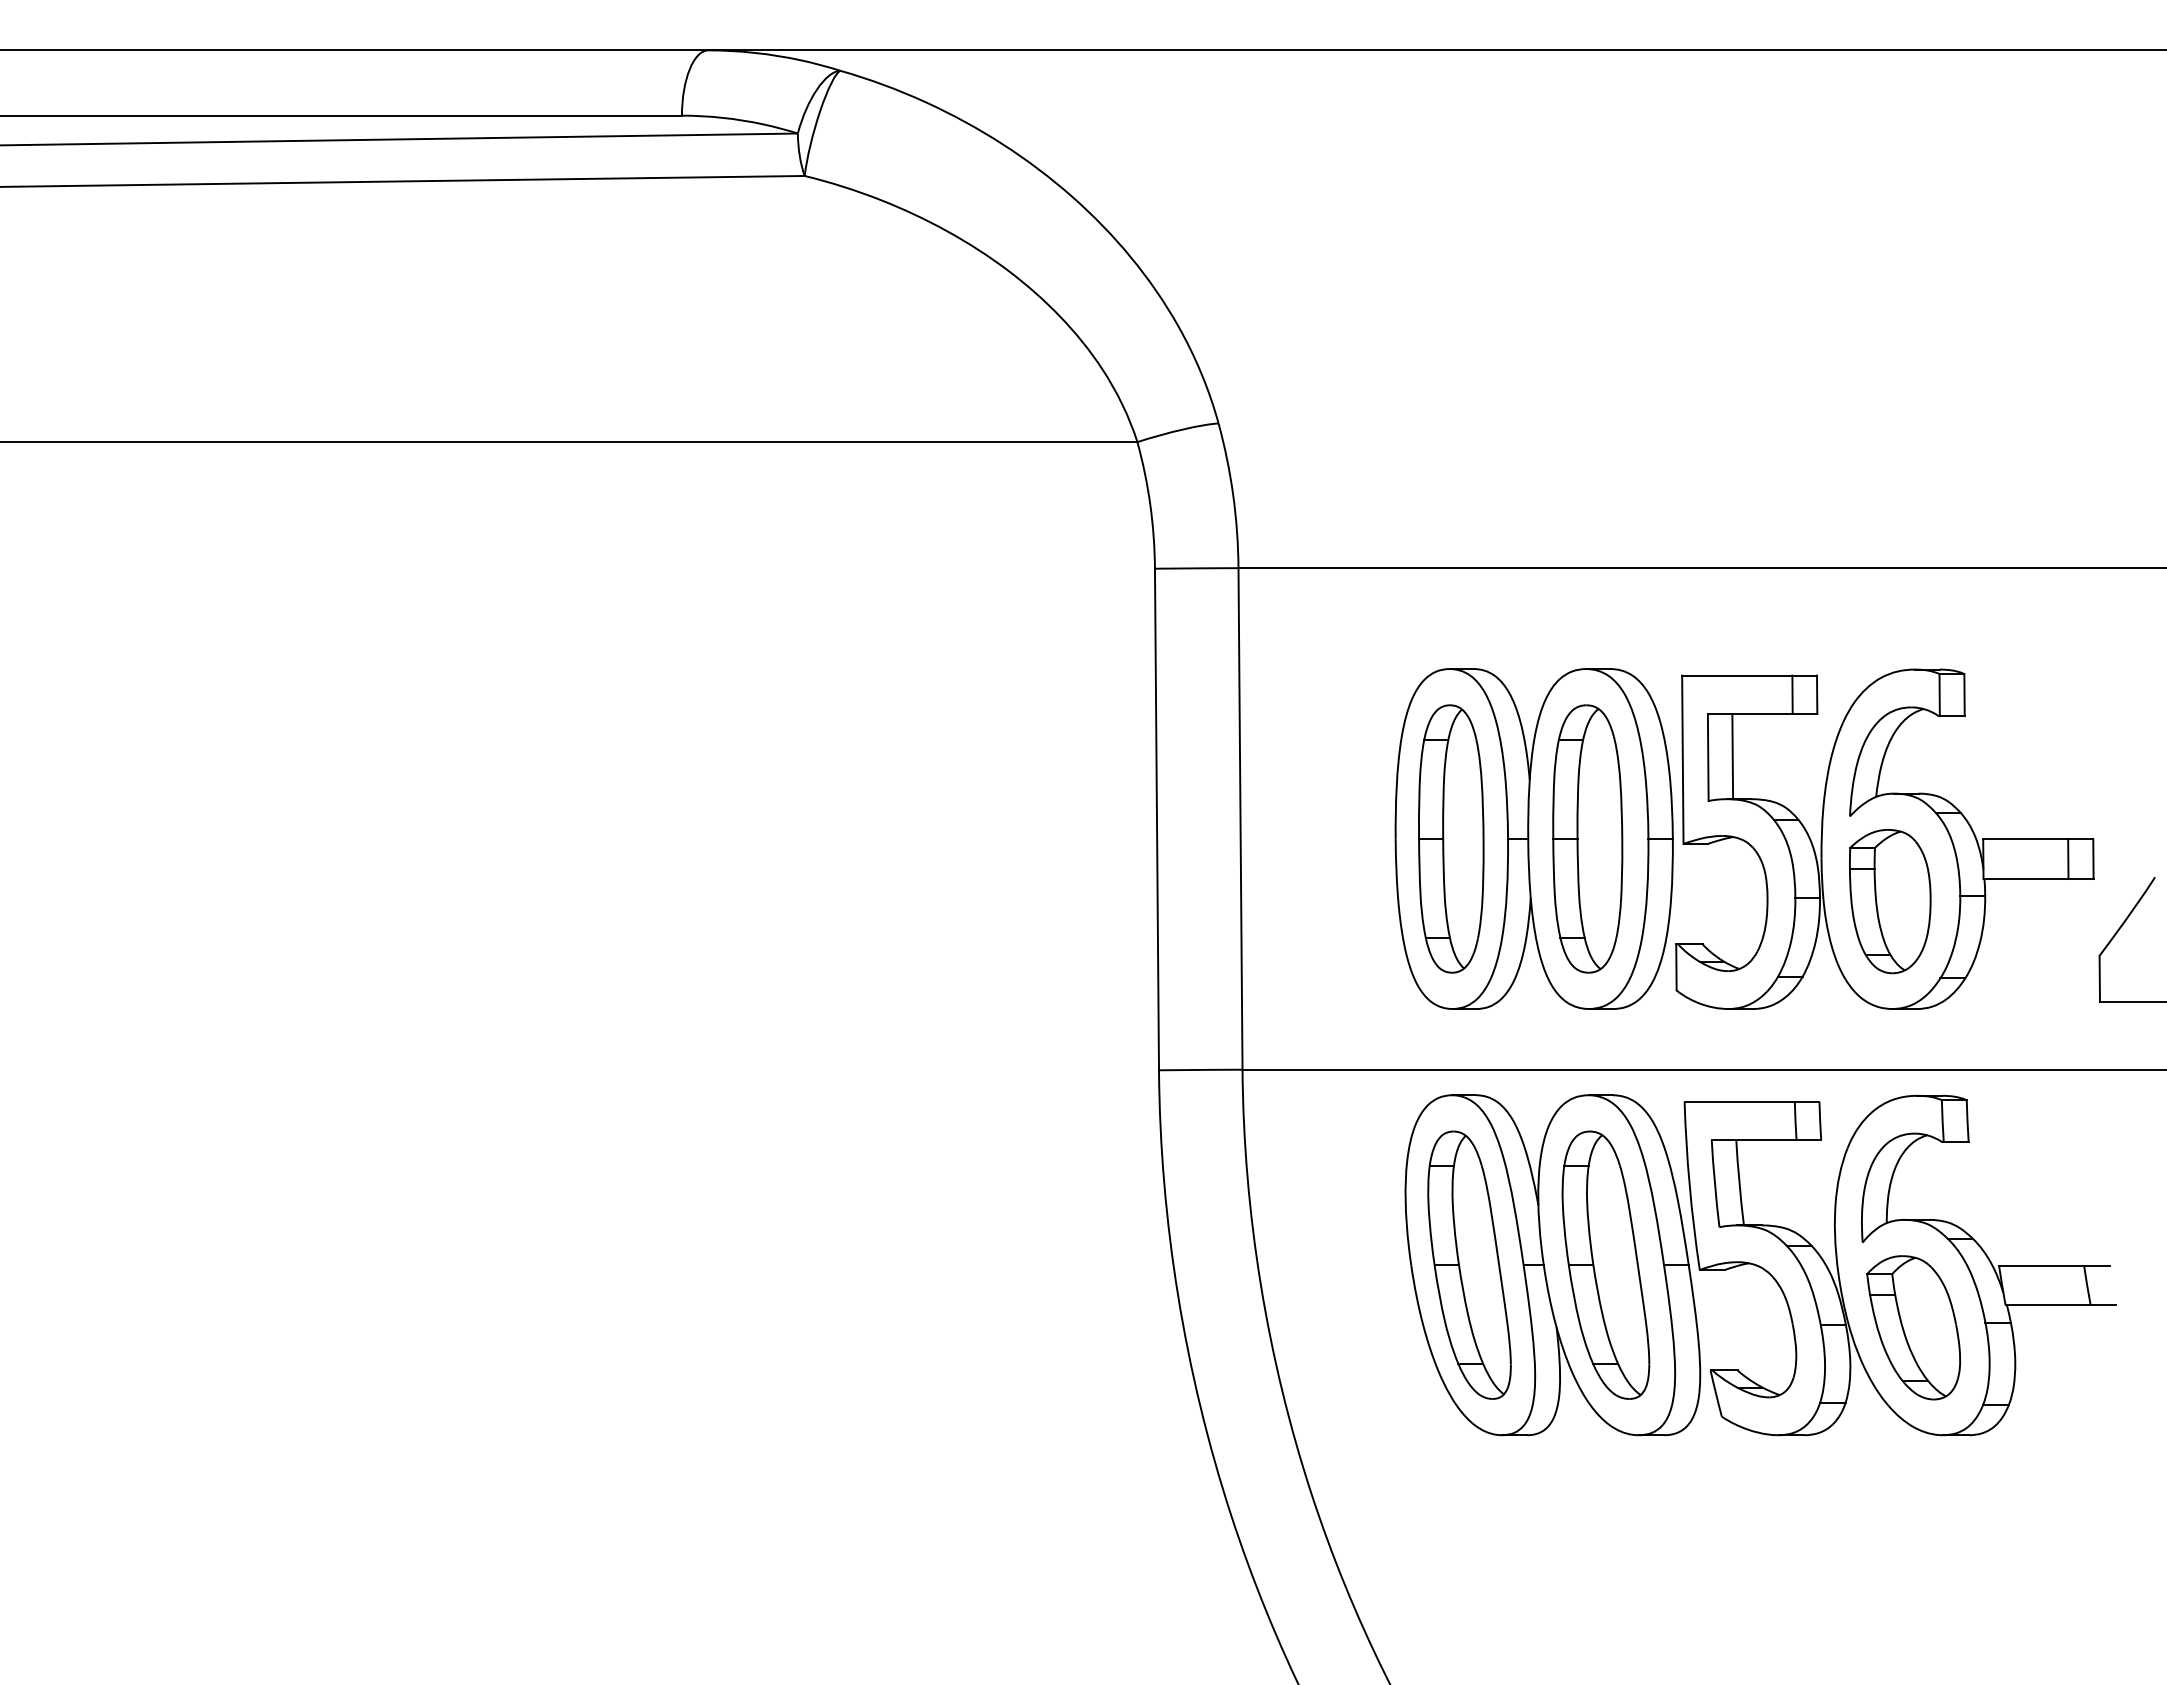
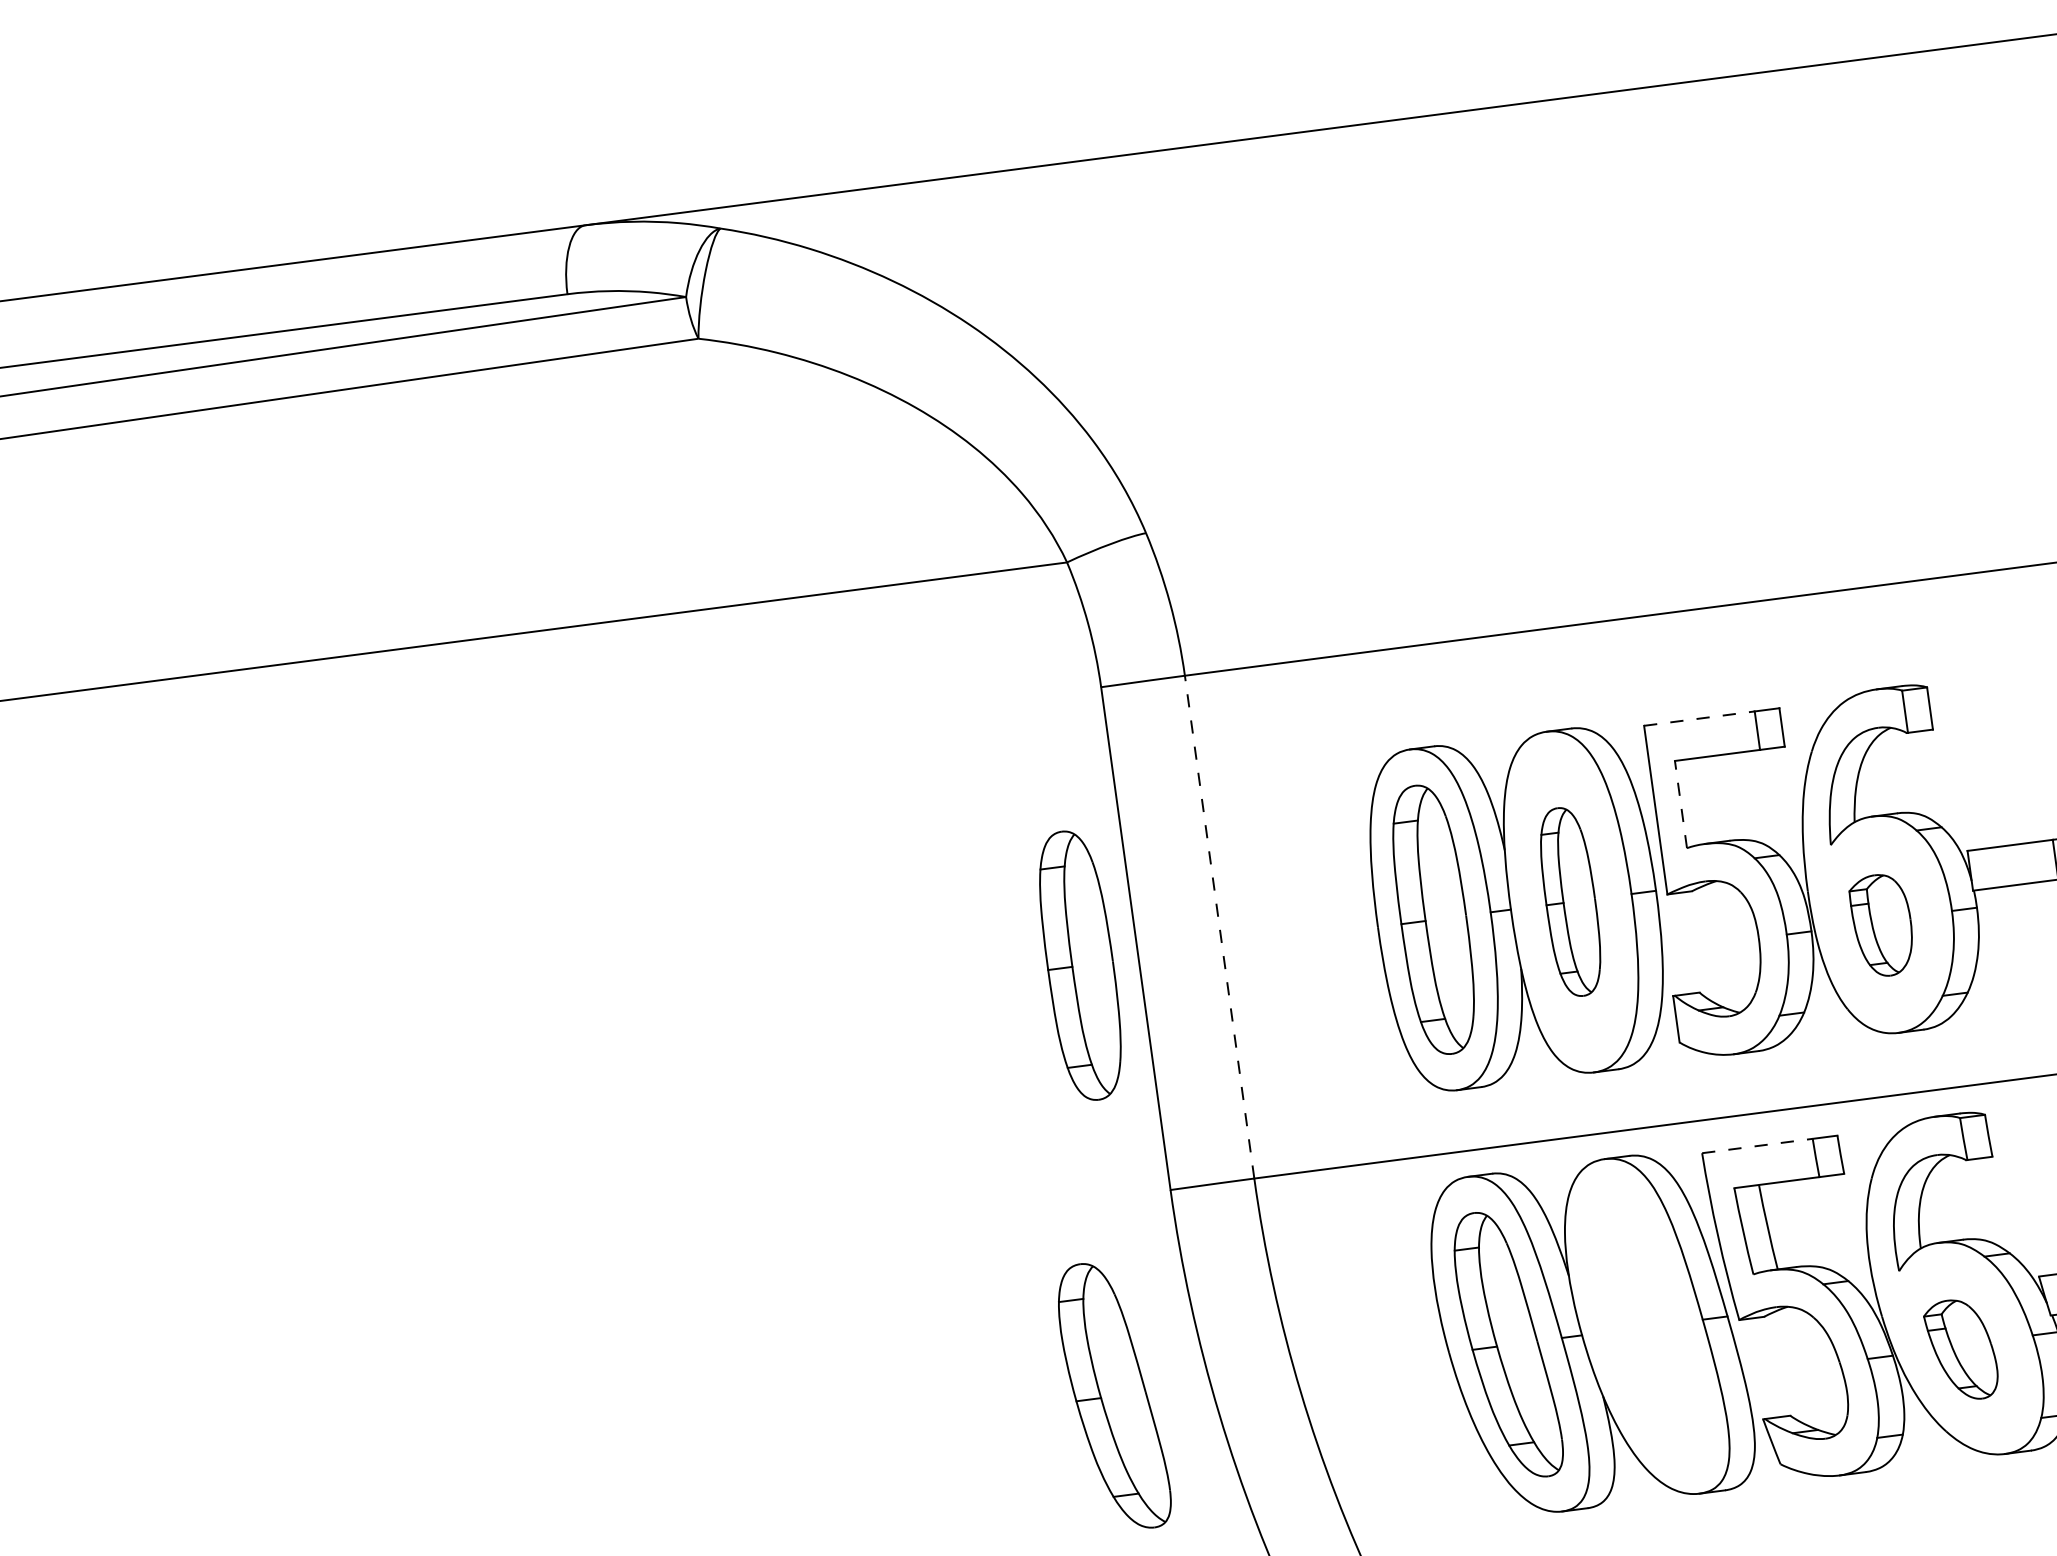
line: (1737, 675) -> (1699, 718), solid -> dashed
line: (1732, 756) -> (1705, 800), removed
line: (1708, 757) -> (1681, 804), solid -> dashed
line: (1240, 818) -> (1219, 926), solid -> dashed
part: (1099, 838) -> (1080, 965), added
part: (1587, 838) -> (1570, 901), size x0.7
part: (1890, 901) -> (1882, 925), size x0.7
line: (1740, 1101) -> (1758, 1145), solid -> dashed
part: (1605, 1264) -> (1113, 1395), moved
part: (1913, 1327) -> (1961, 1349), size x0.7

